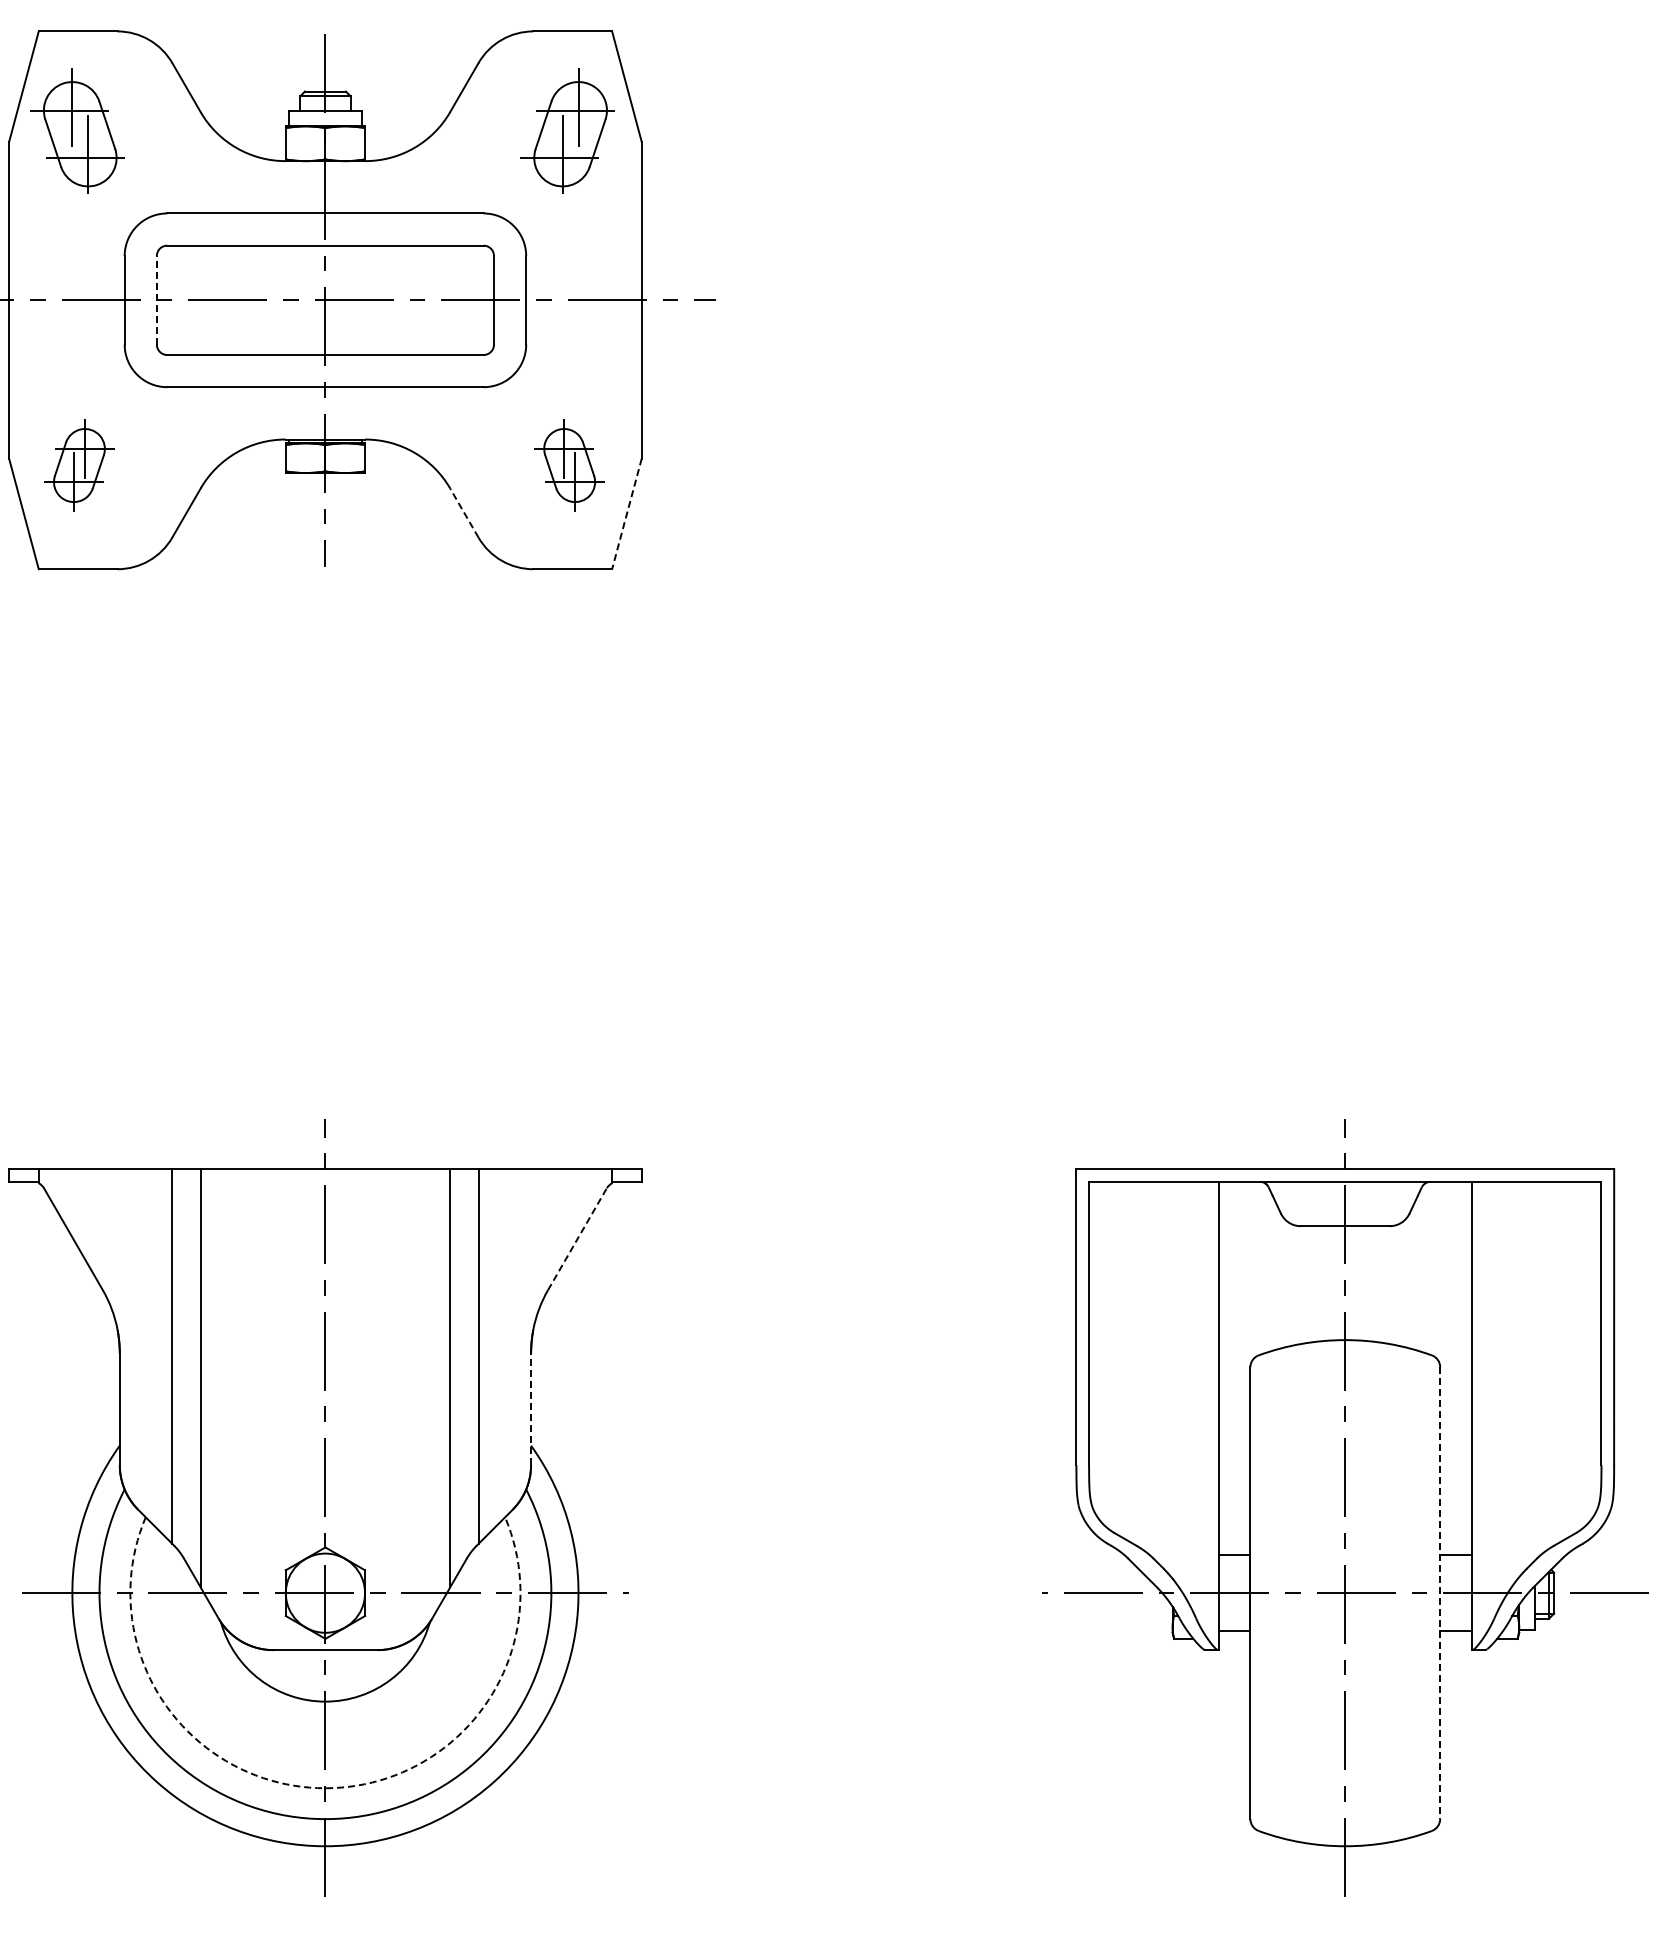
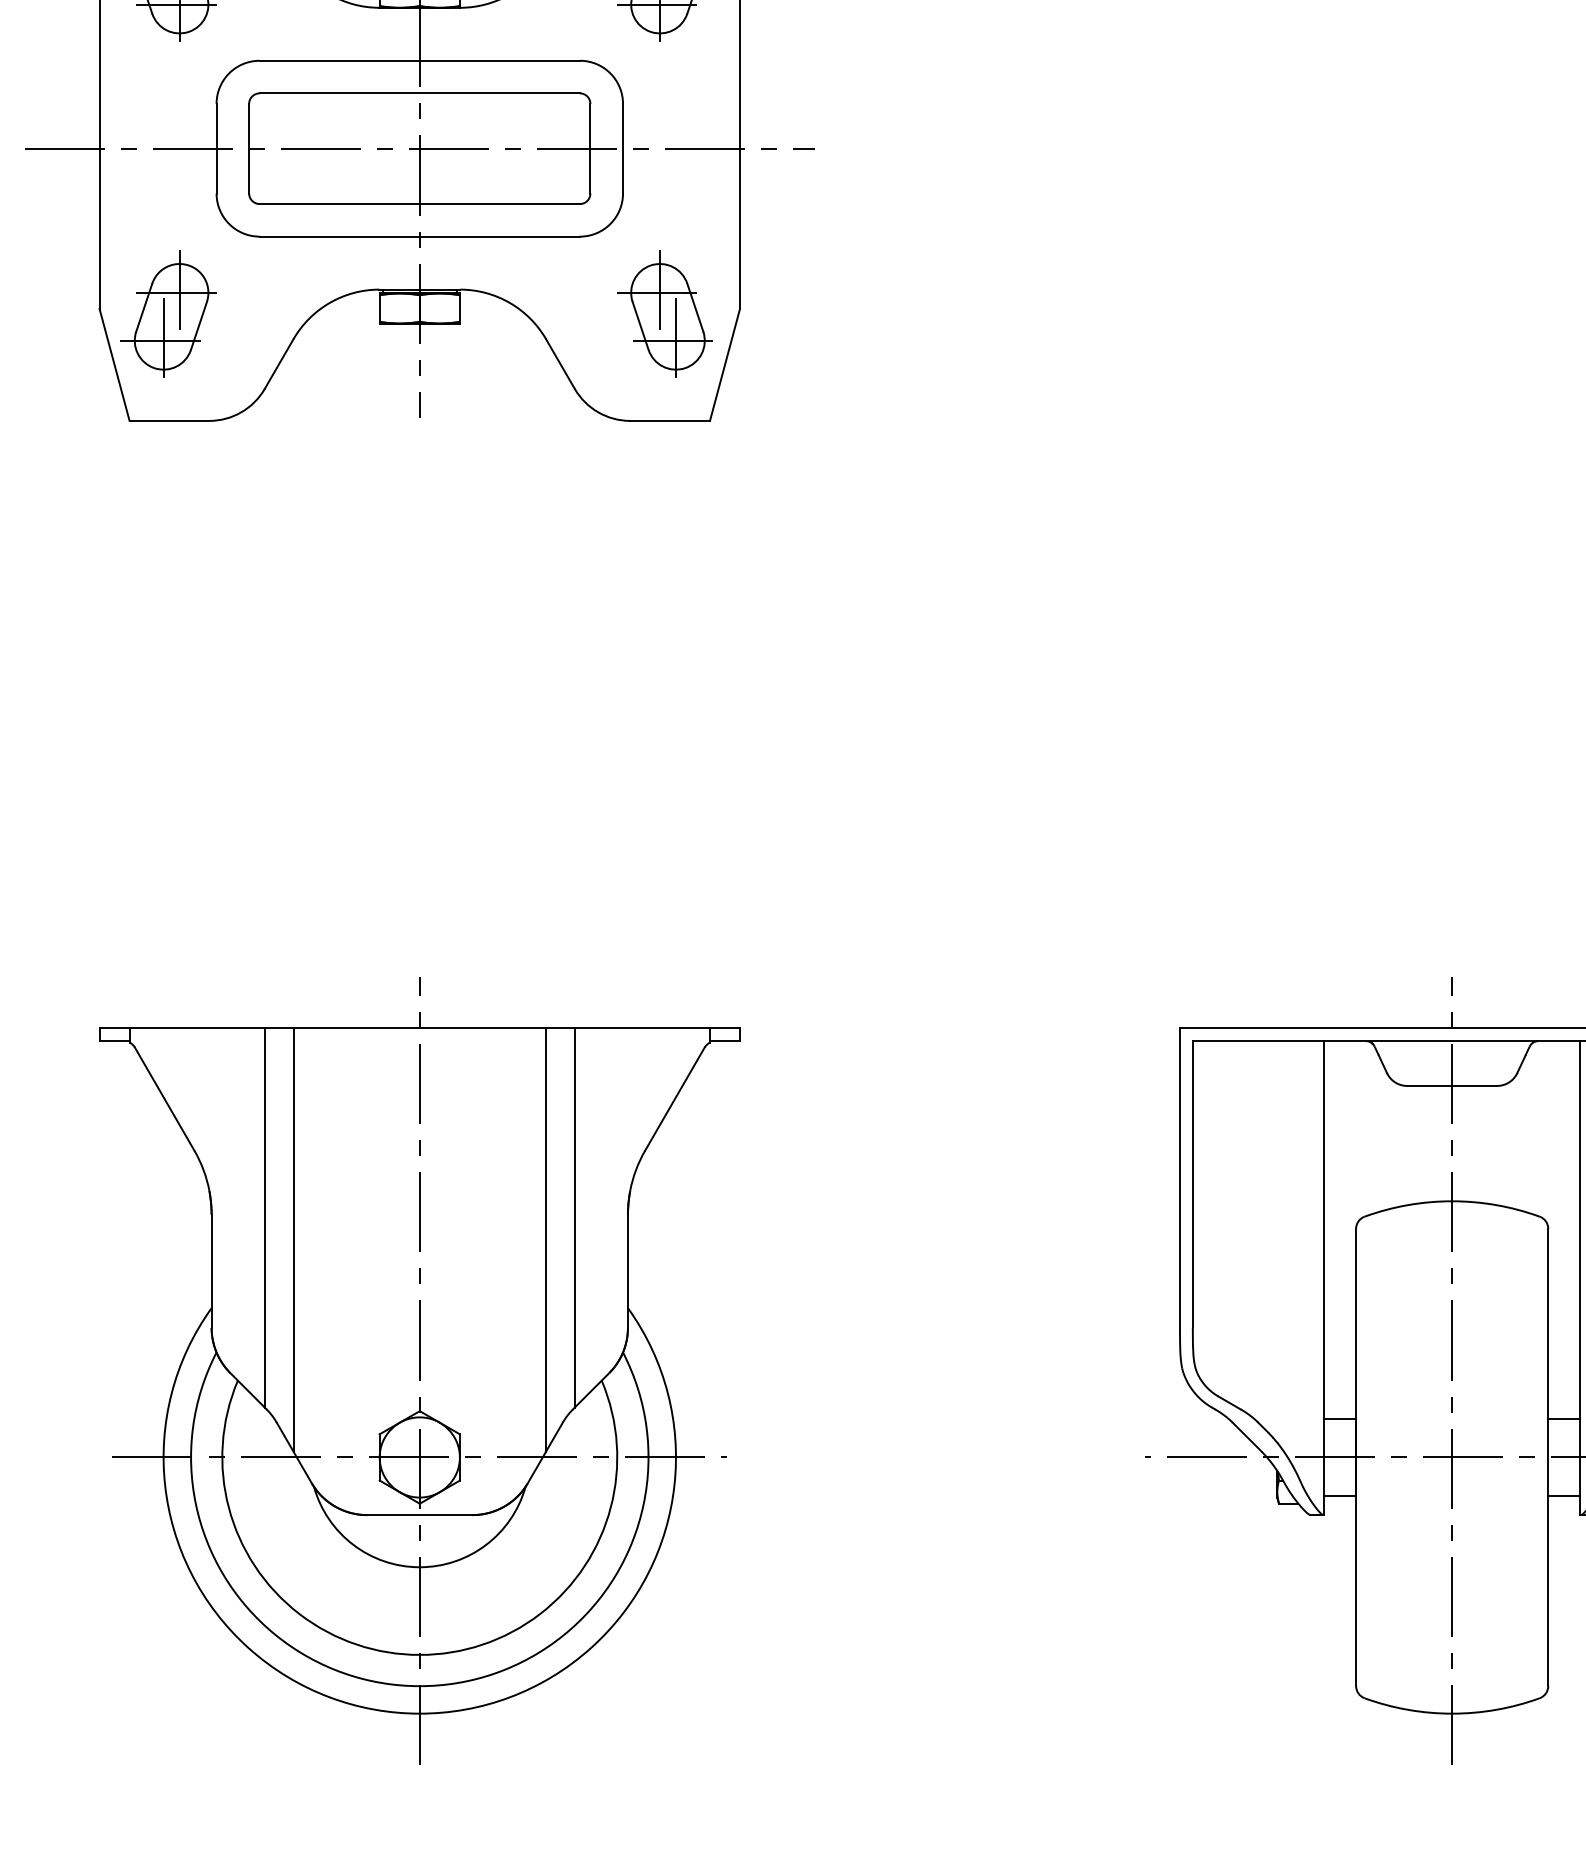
line: (156, 299) -> (248, 147), dashed -> solid
part: (77, 463) -> (168, 313), size x1.43
part: (567, 463) -> (664, 313), size x1.43
line: (464, 512) -> (560, 363), dashed -> solid
line: (626, 514) -> (724, 365), dashed -> solid
line: (577, 1239) -> (674, 1099), dashed -> solid
line: (531, 1409) -> (628, 1271), dashed -> solid
line: (1440, 1593) -> (1548, 1457), dashed -> solid
arc: (325, 1788) -> (419, 1655), dashed -> solid

